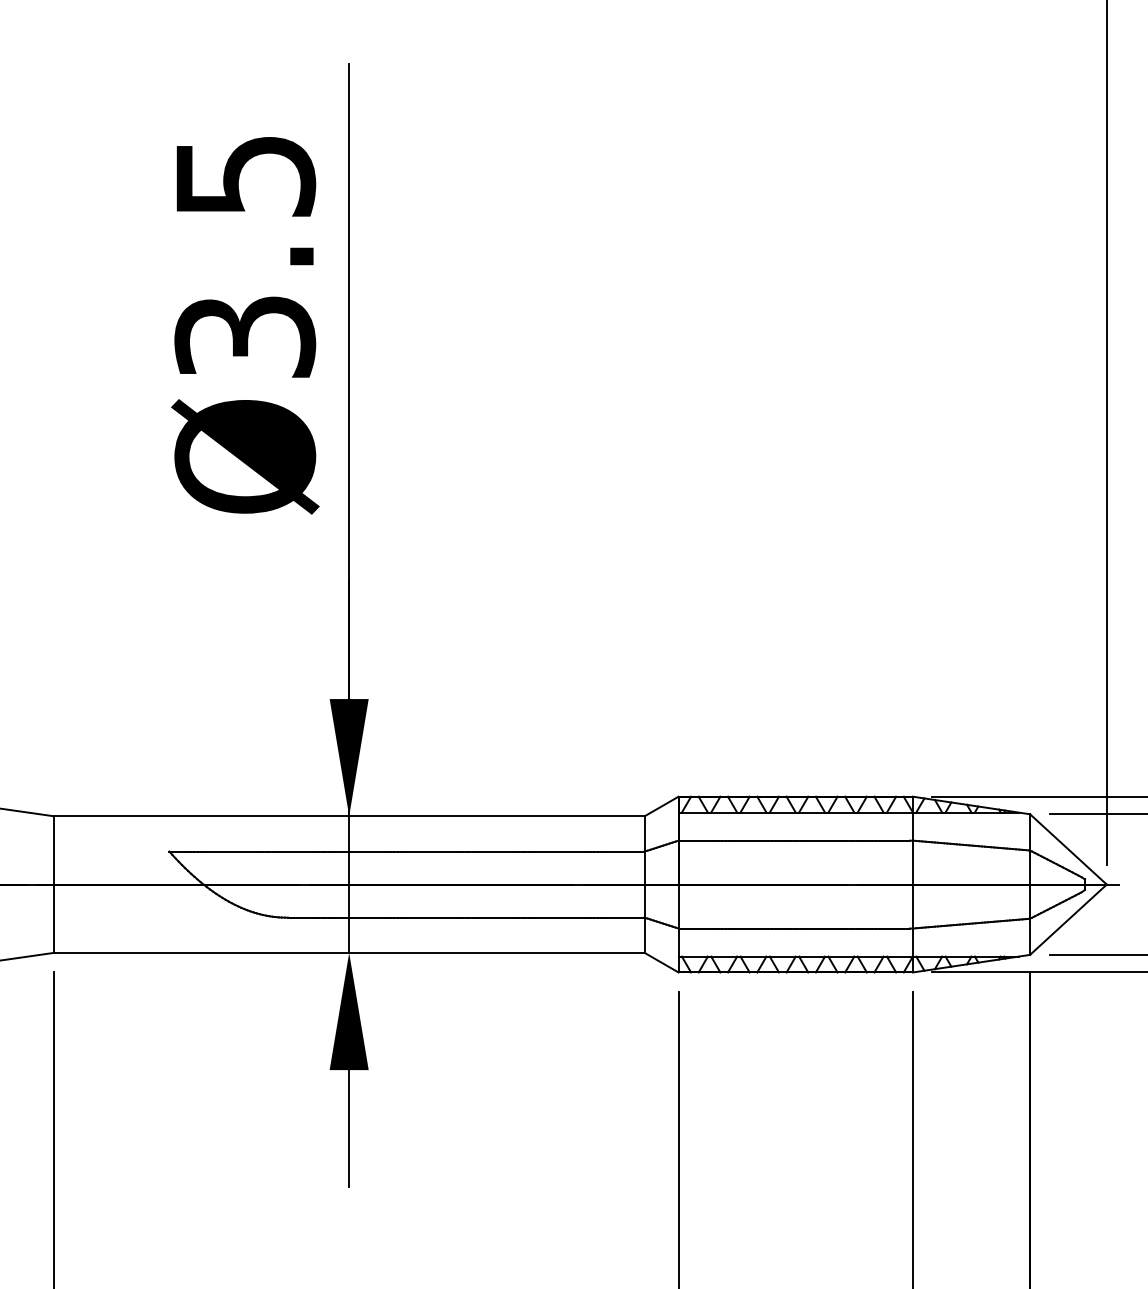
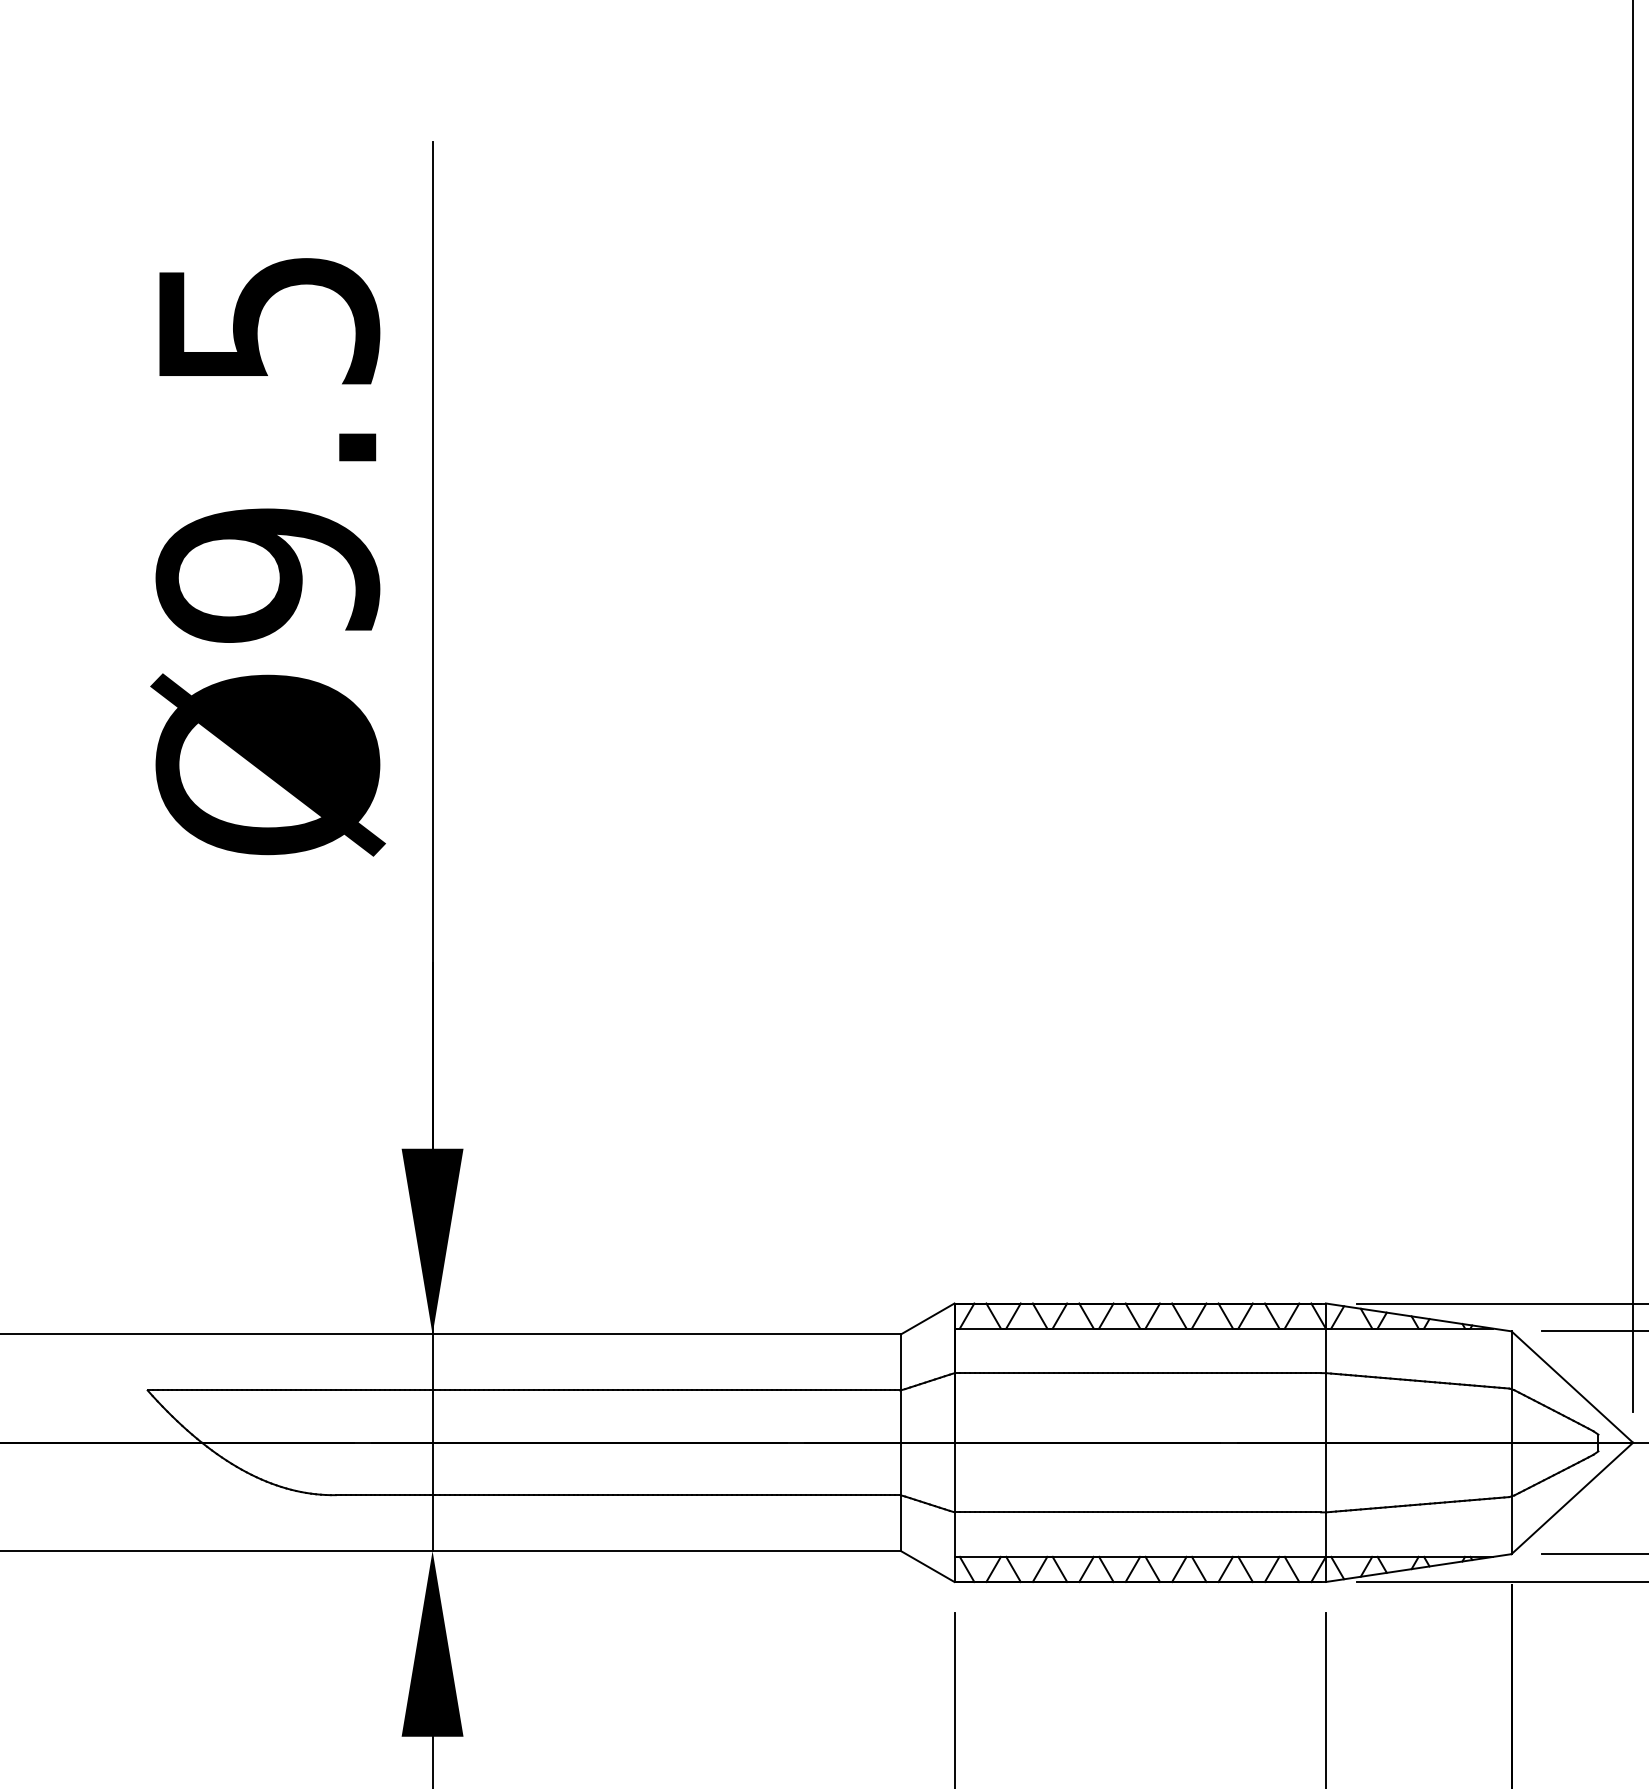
text: (245, 337) -> (268, 575), Ø3.5 -> Ø9.5

